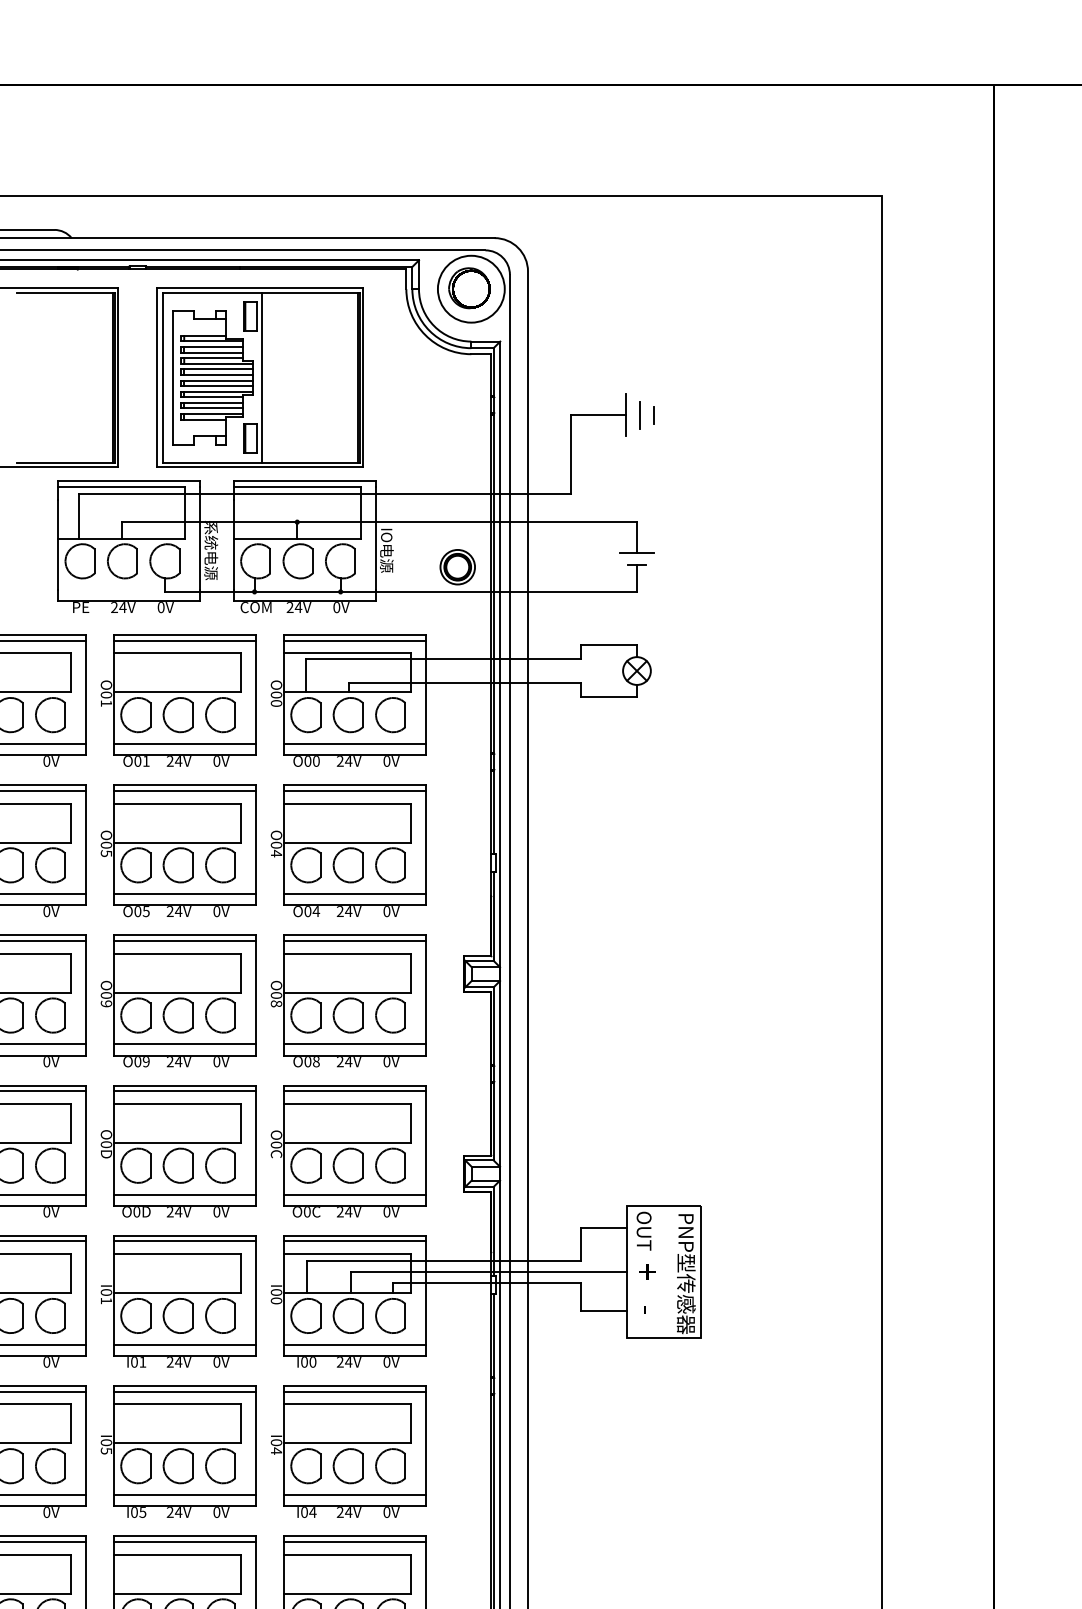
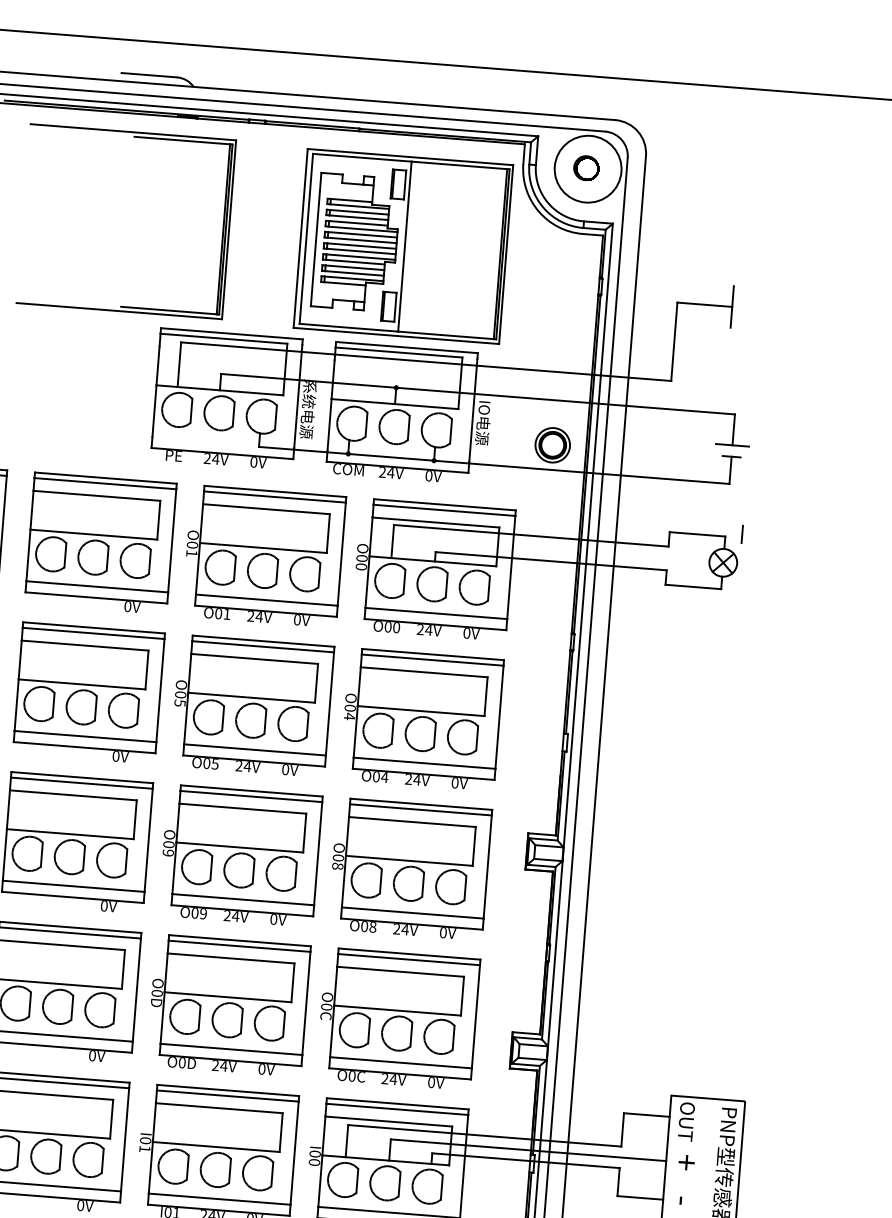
part: (469, 288) -> (586, 168), size x0.6
part: (259, 377) -> (402, 246), moved
line: (639, 414) -> (745, 307), removed
line: (653, 415) -> (742, 534), moved

